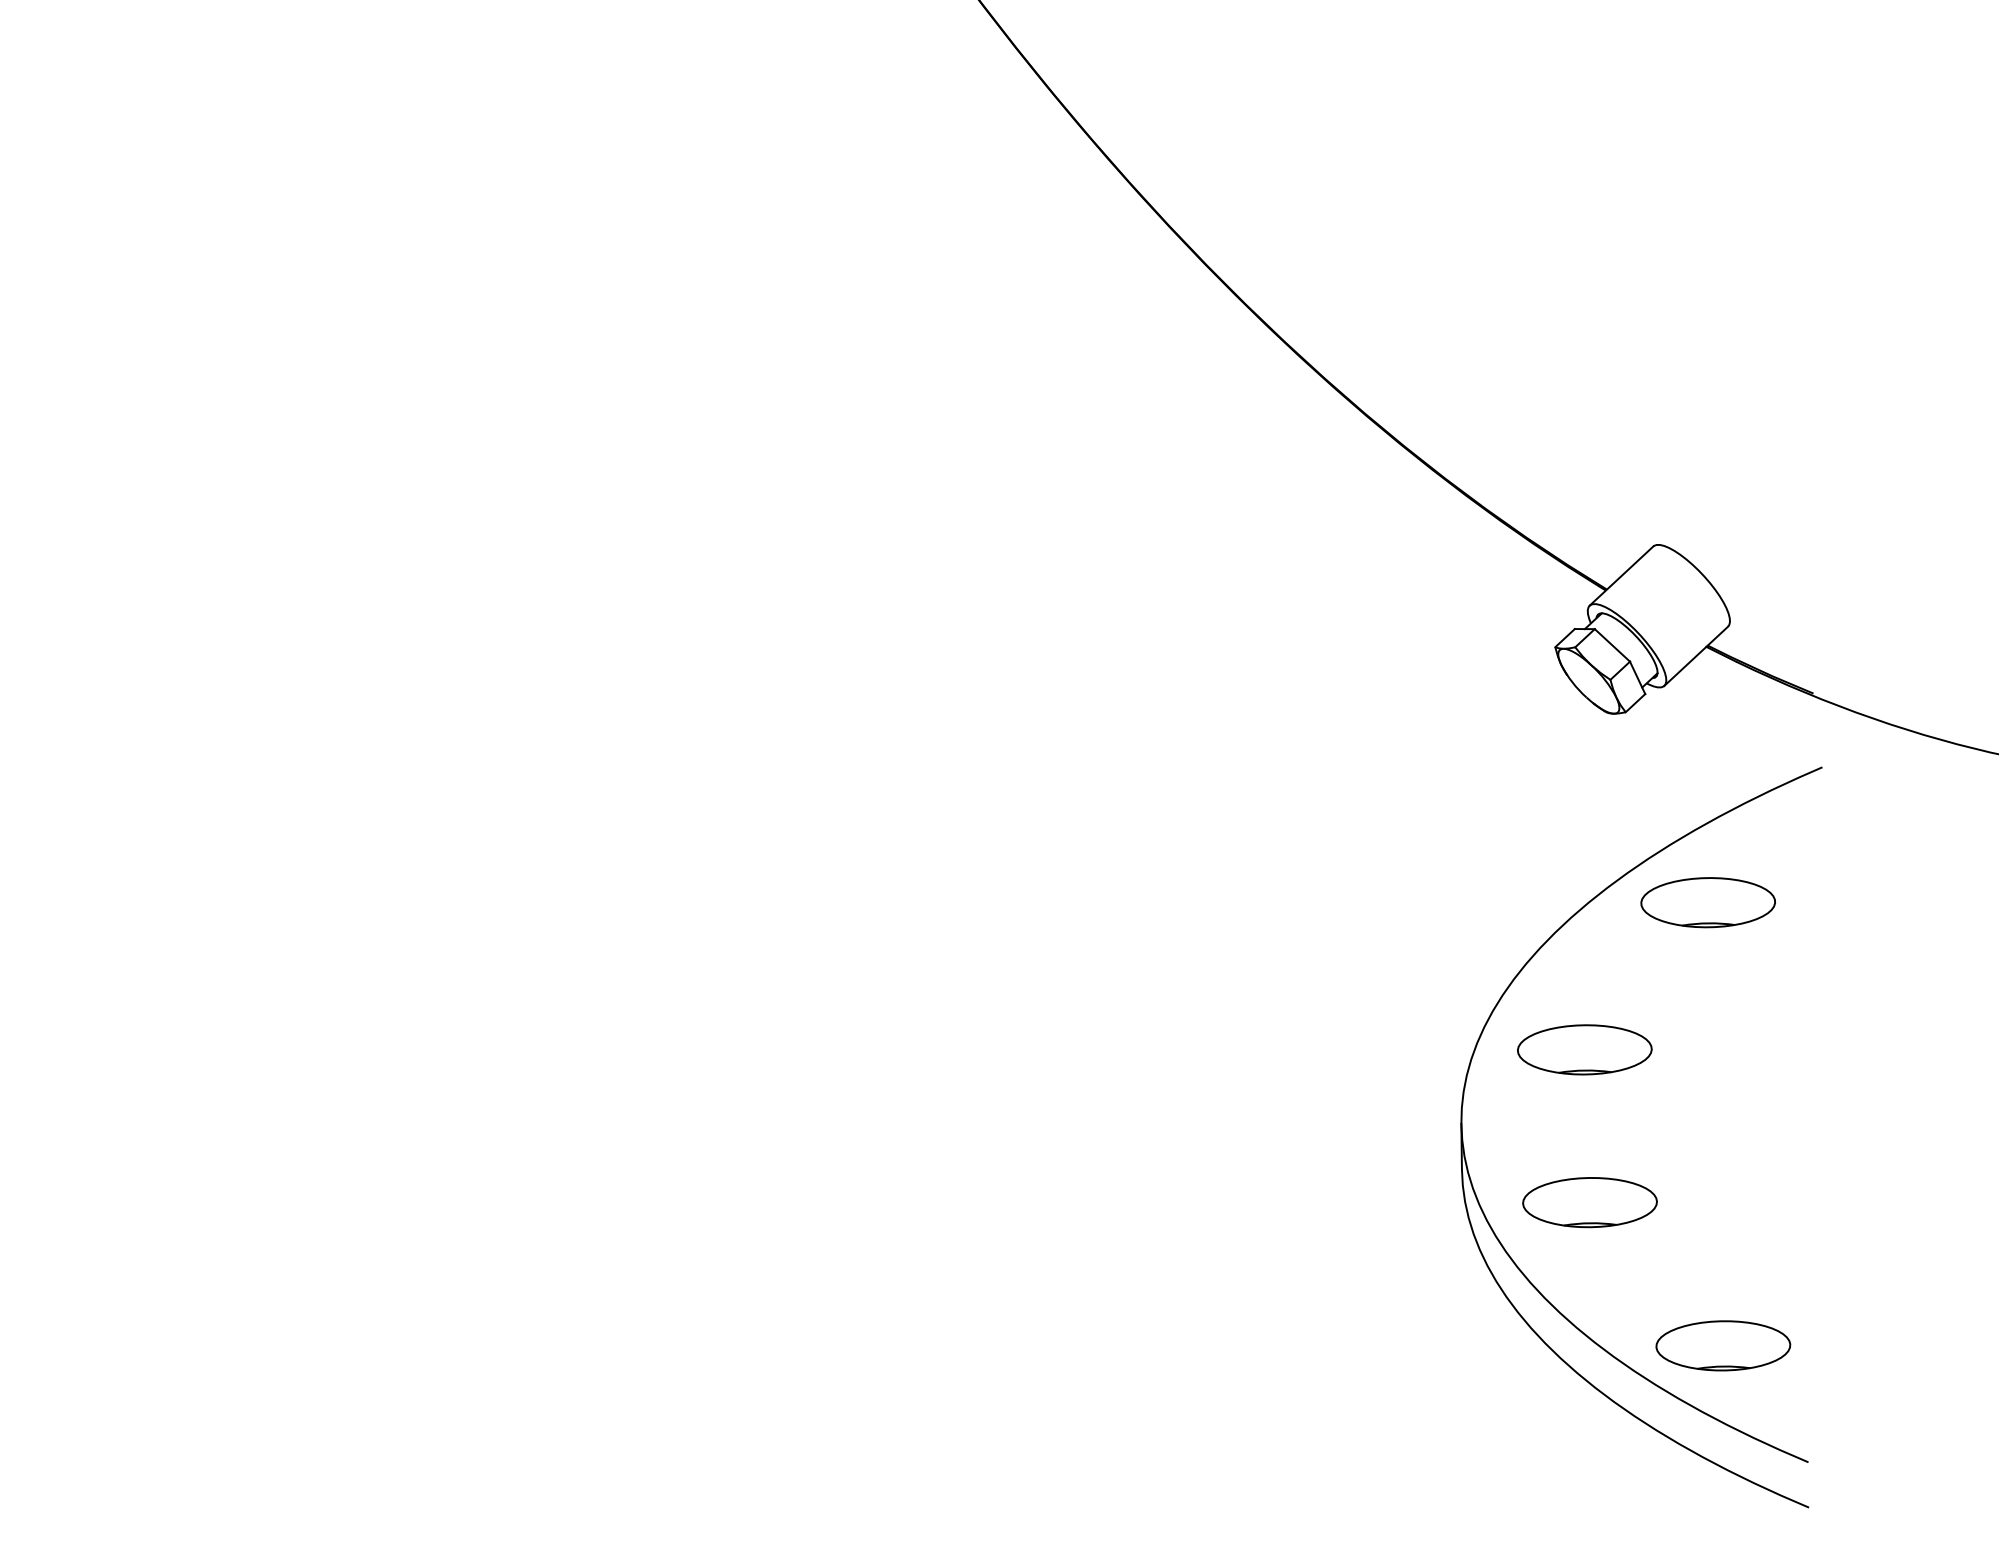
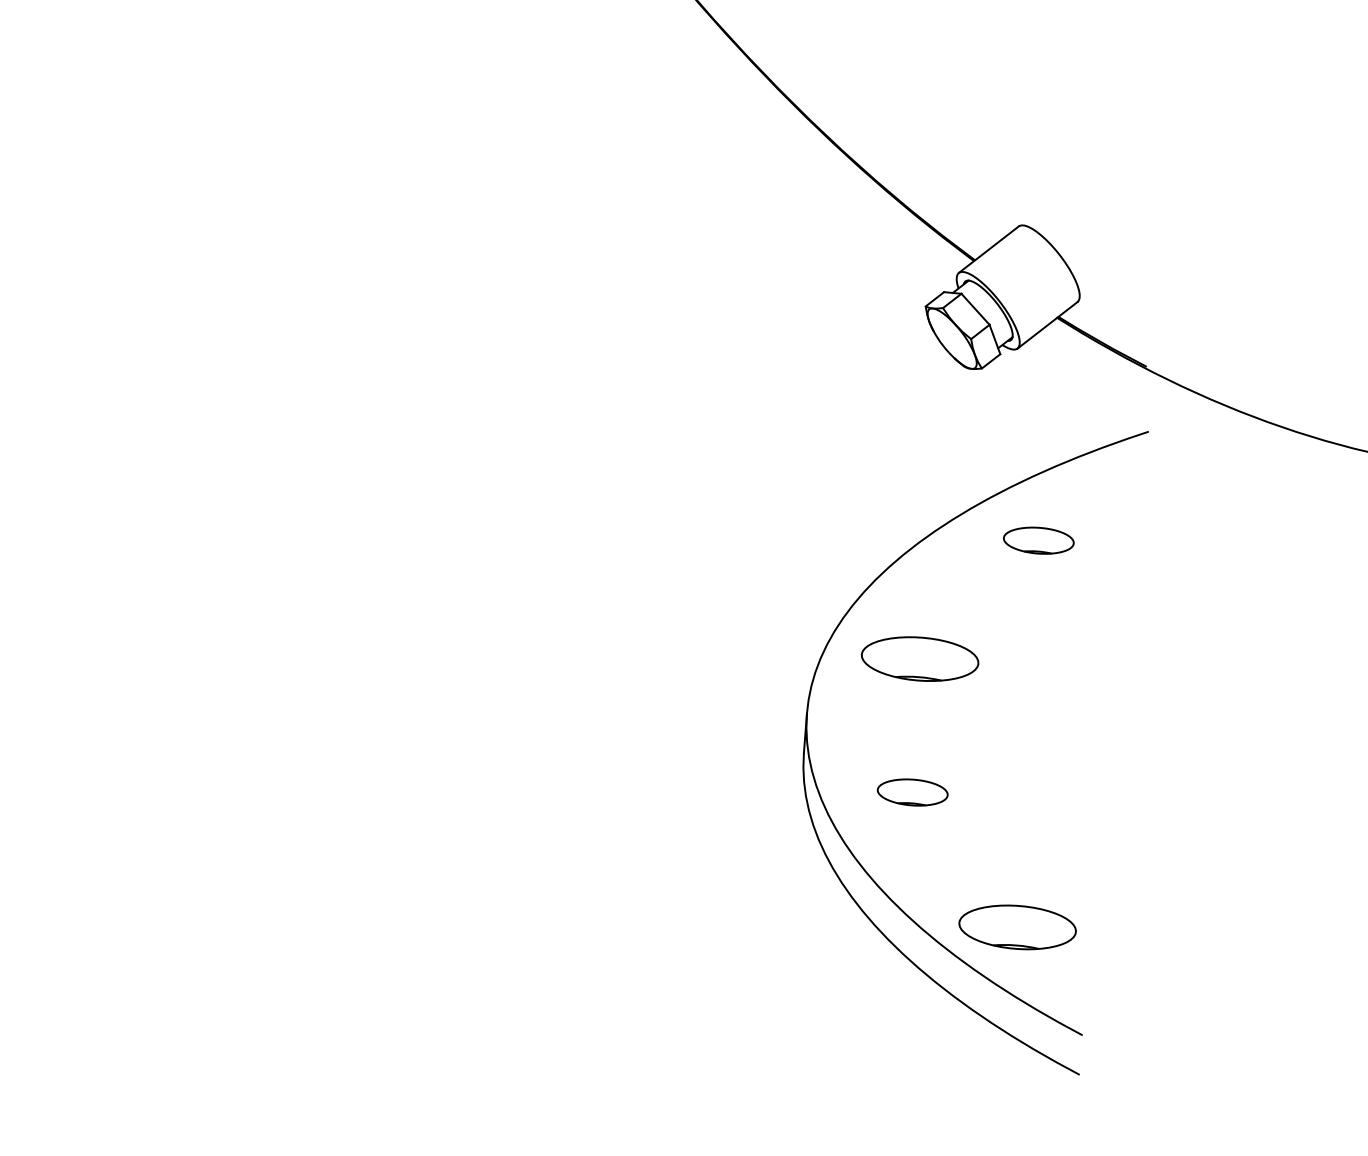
part: (1707, 902) -> (1038, 540), size x0.6
part: (1589, 1202) -> (912, 792), size x0.6

